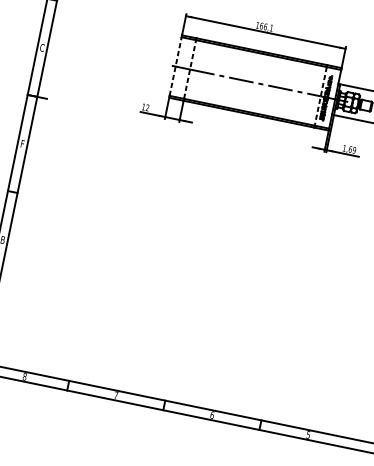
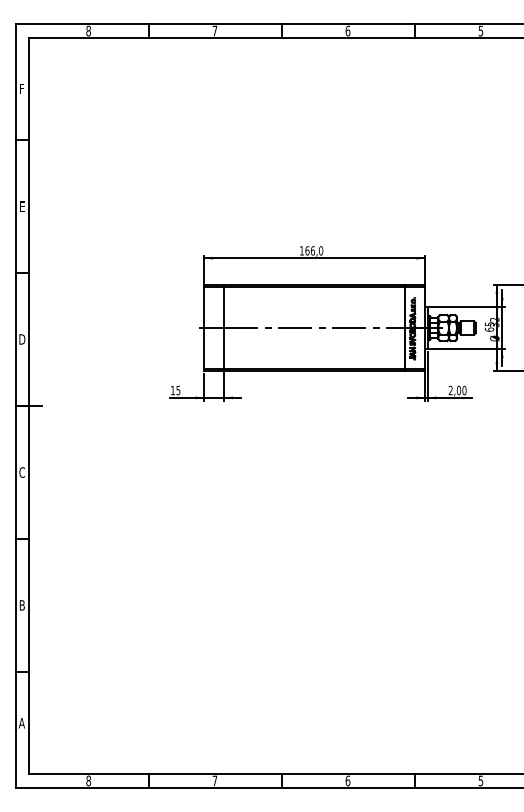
text: (271, 27) -> (321, 250), 166,1 -> 166,0
text: (42, 47) -> (22, 339), C -> D
line: (175, 66) -> (204, 328), dashed -> solid
line: (190, 69) -> (224, 328), dashed -> solid
line: (321, 96) -> (405, 328), dashed -> solid
text: (147, 107) -> (178, 390), 12 -> 15
text: (22, 143) -> (21, 472), F -> C
text: (349, 149) -> (457, 390), 1,69 -> 2,00

